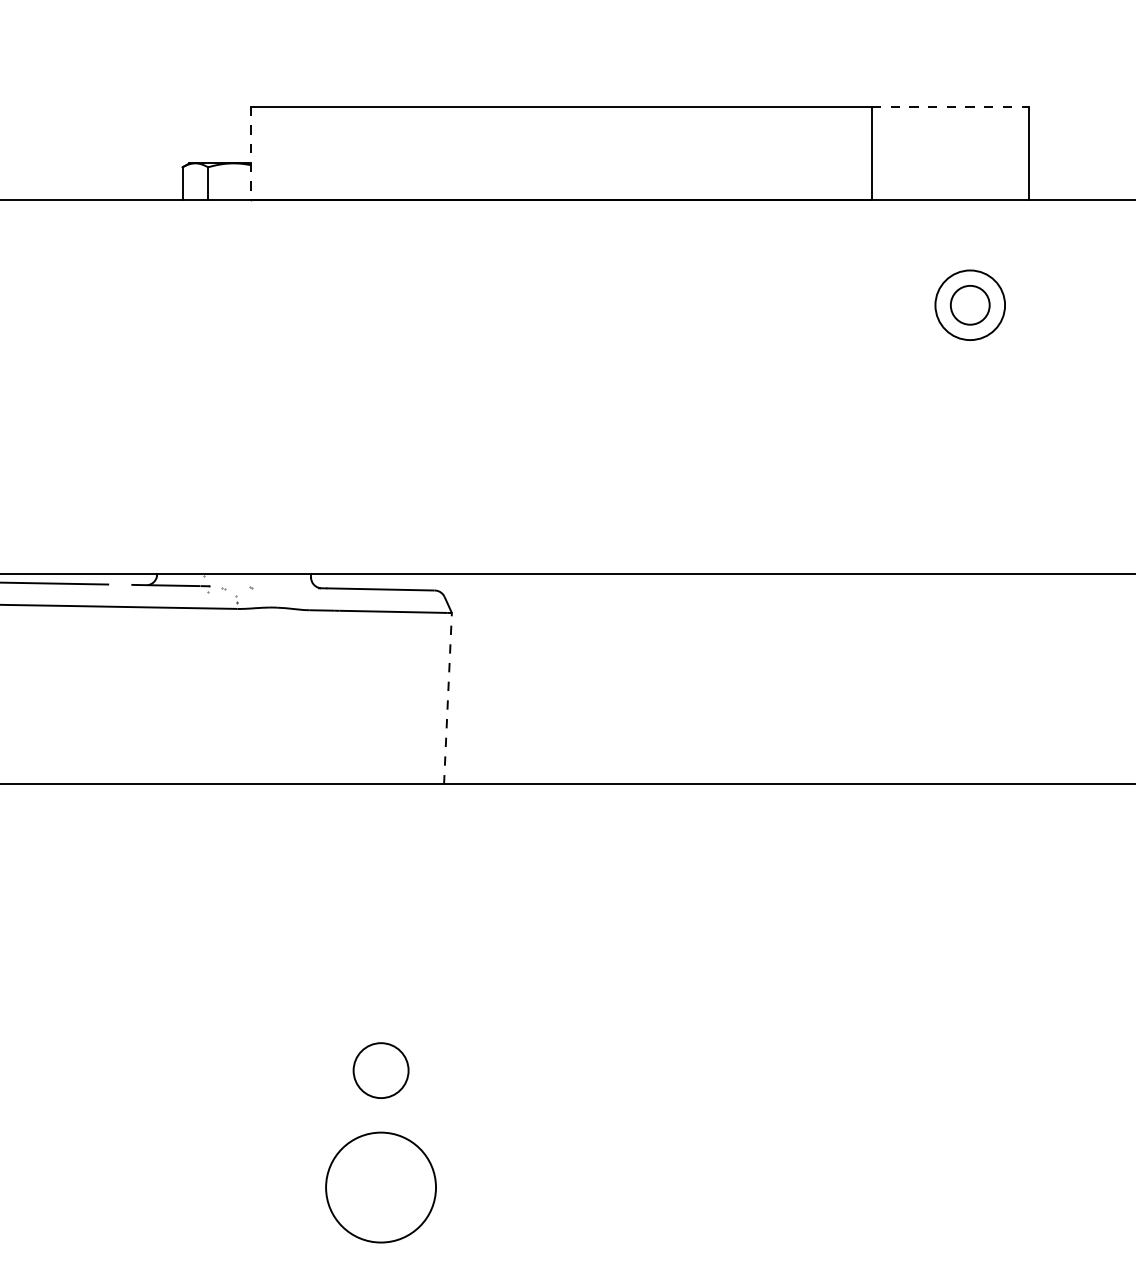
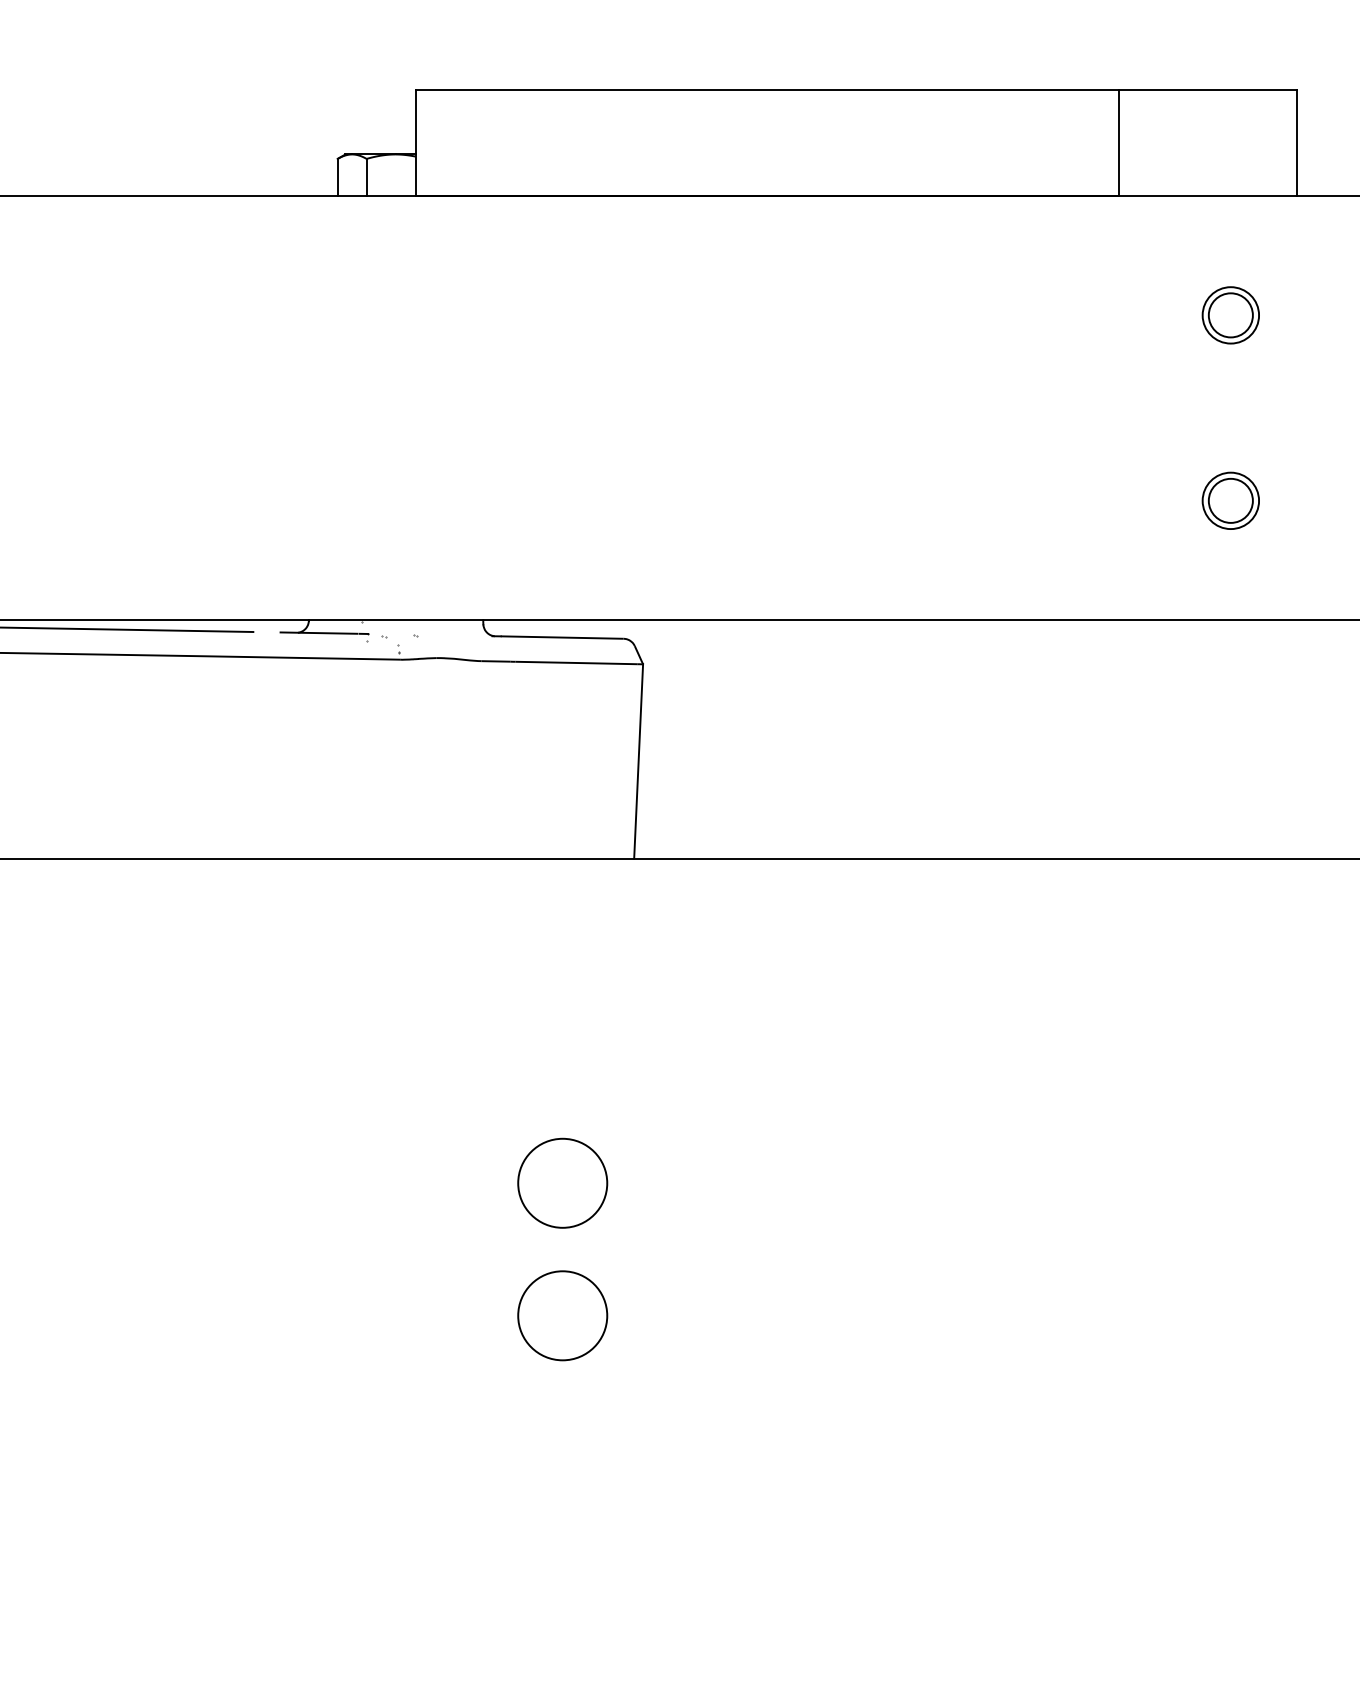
line: (950, 106) -> (1208, 90), dashed -> solid
line: (251, 153) -> (415, 143), dashed -> solid
circle: (969, 305) -> (1230, 315), size x0.71
part: (969, 468) -> (1230, 500), added
line: (447, 697) -> (638, 760), dashed -> solid
circle: (380, 1070) -> (562, 1182), size x1.43
circle: (380, 1187) -> (562, 1315), size x0.71

